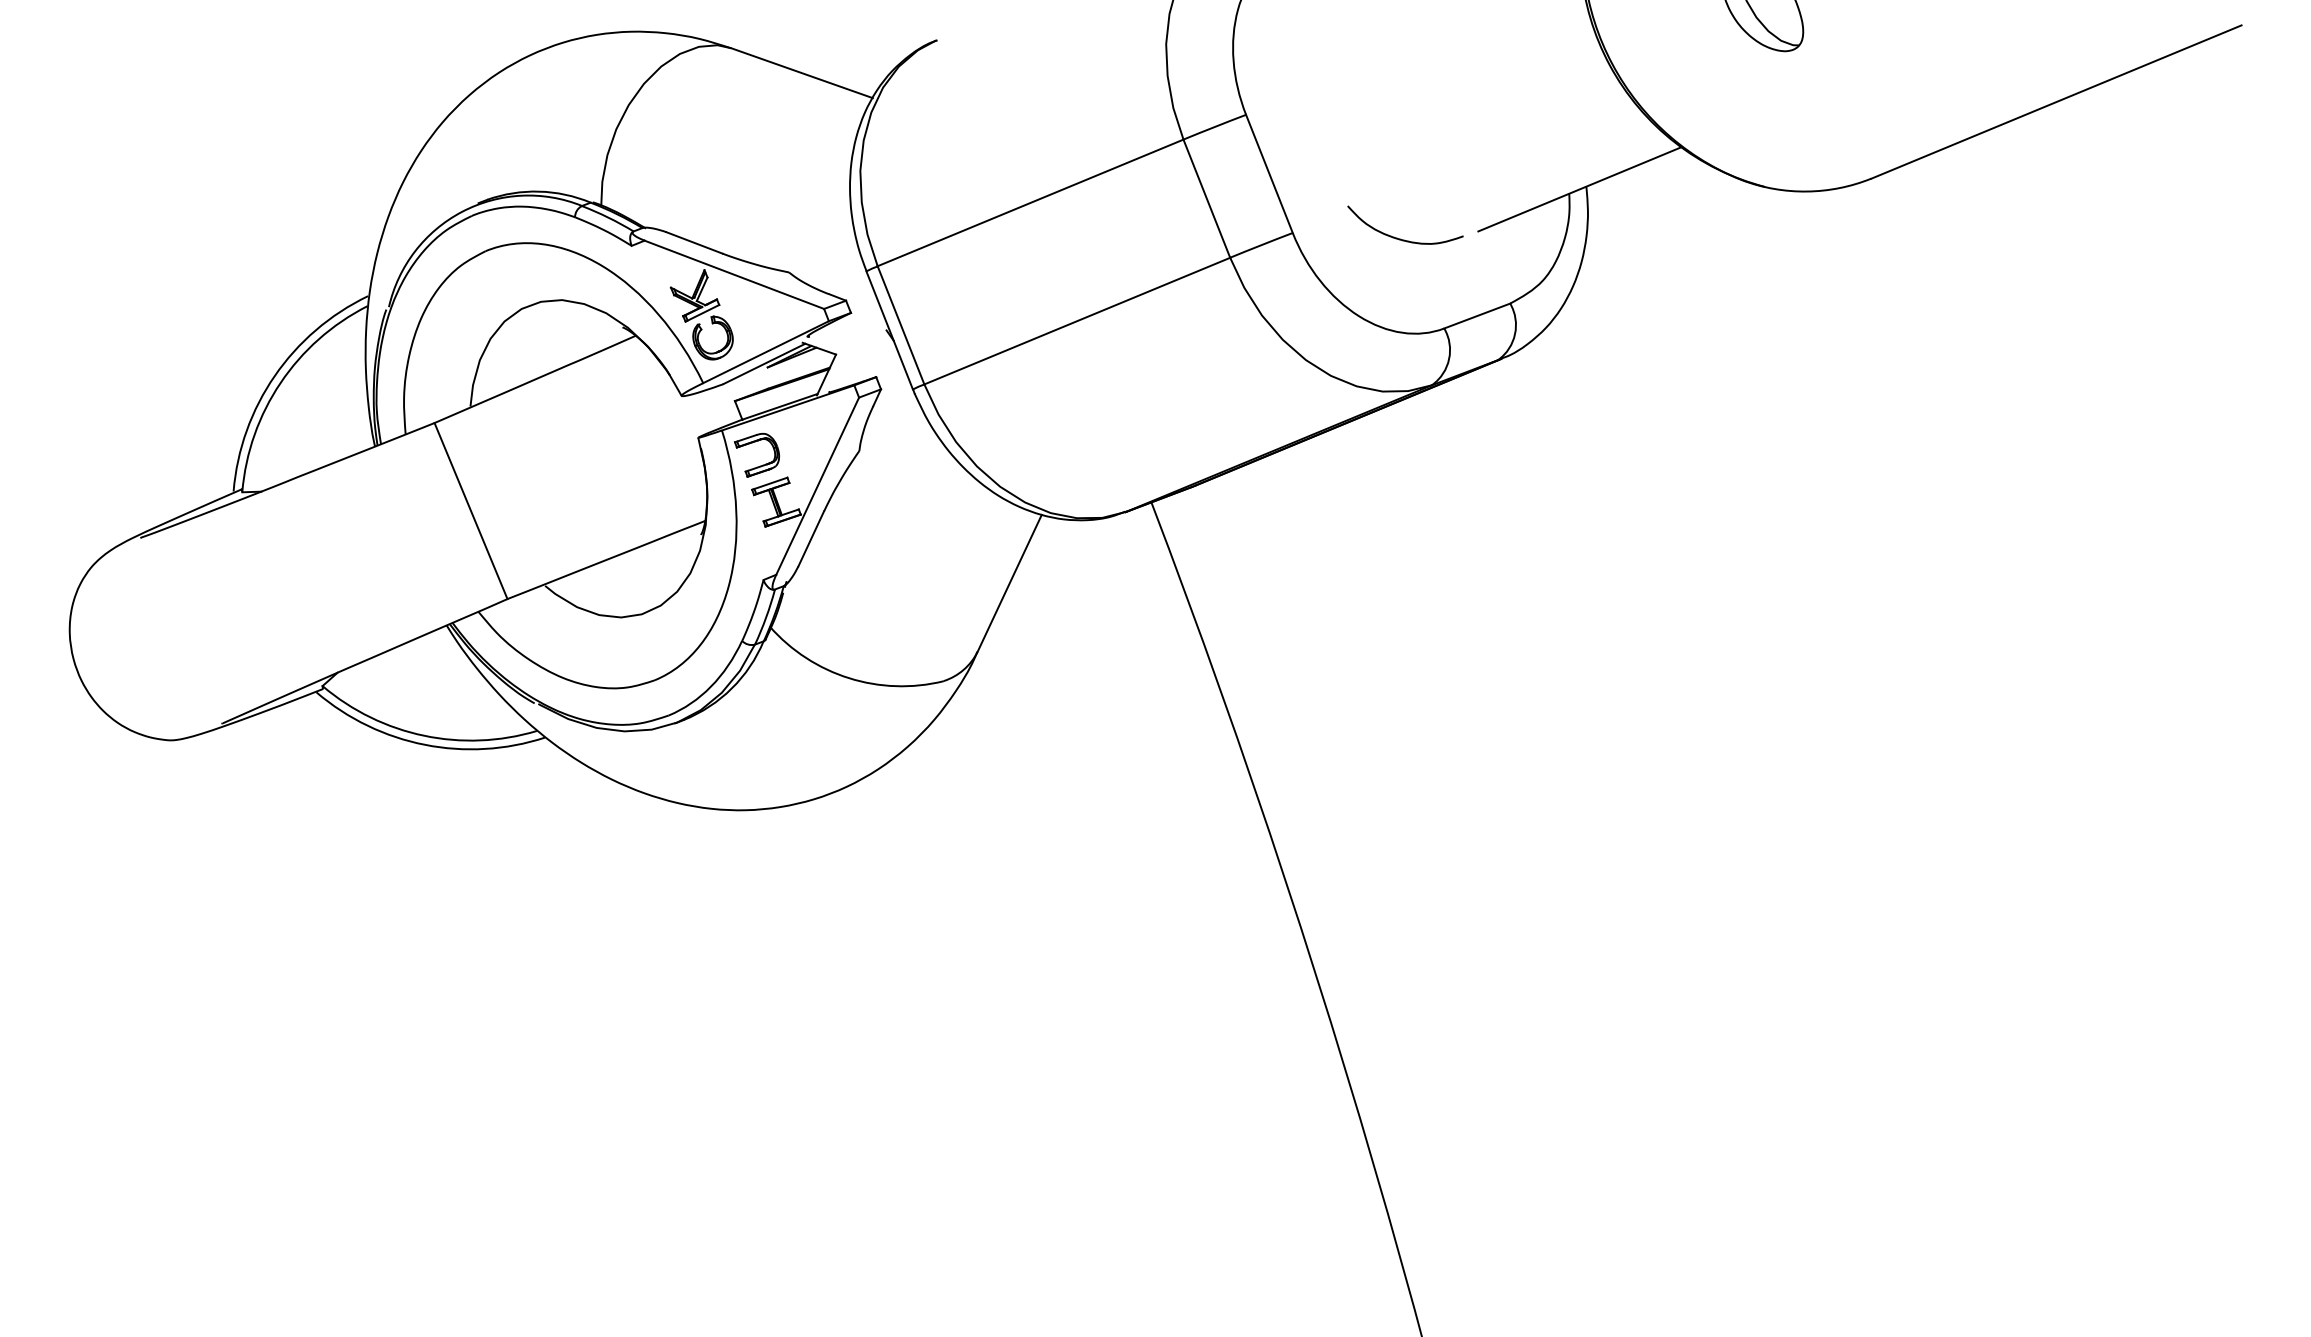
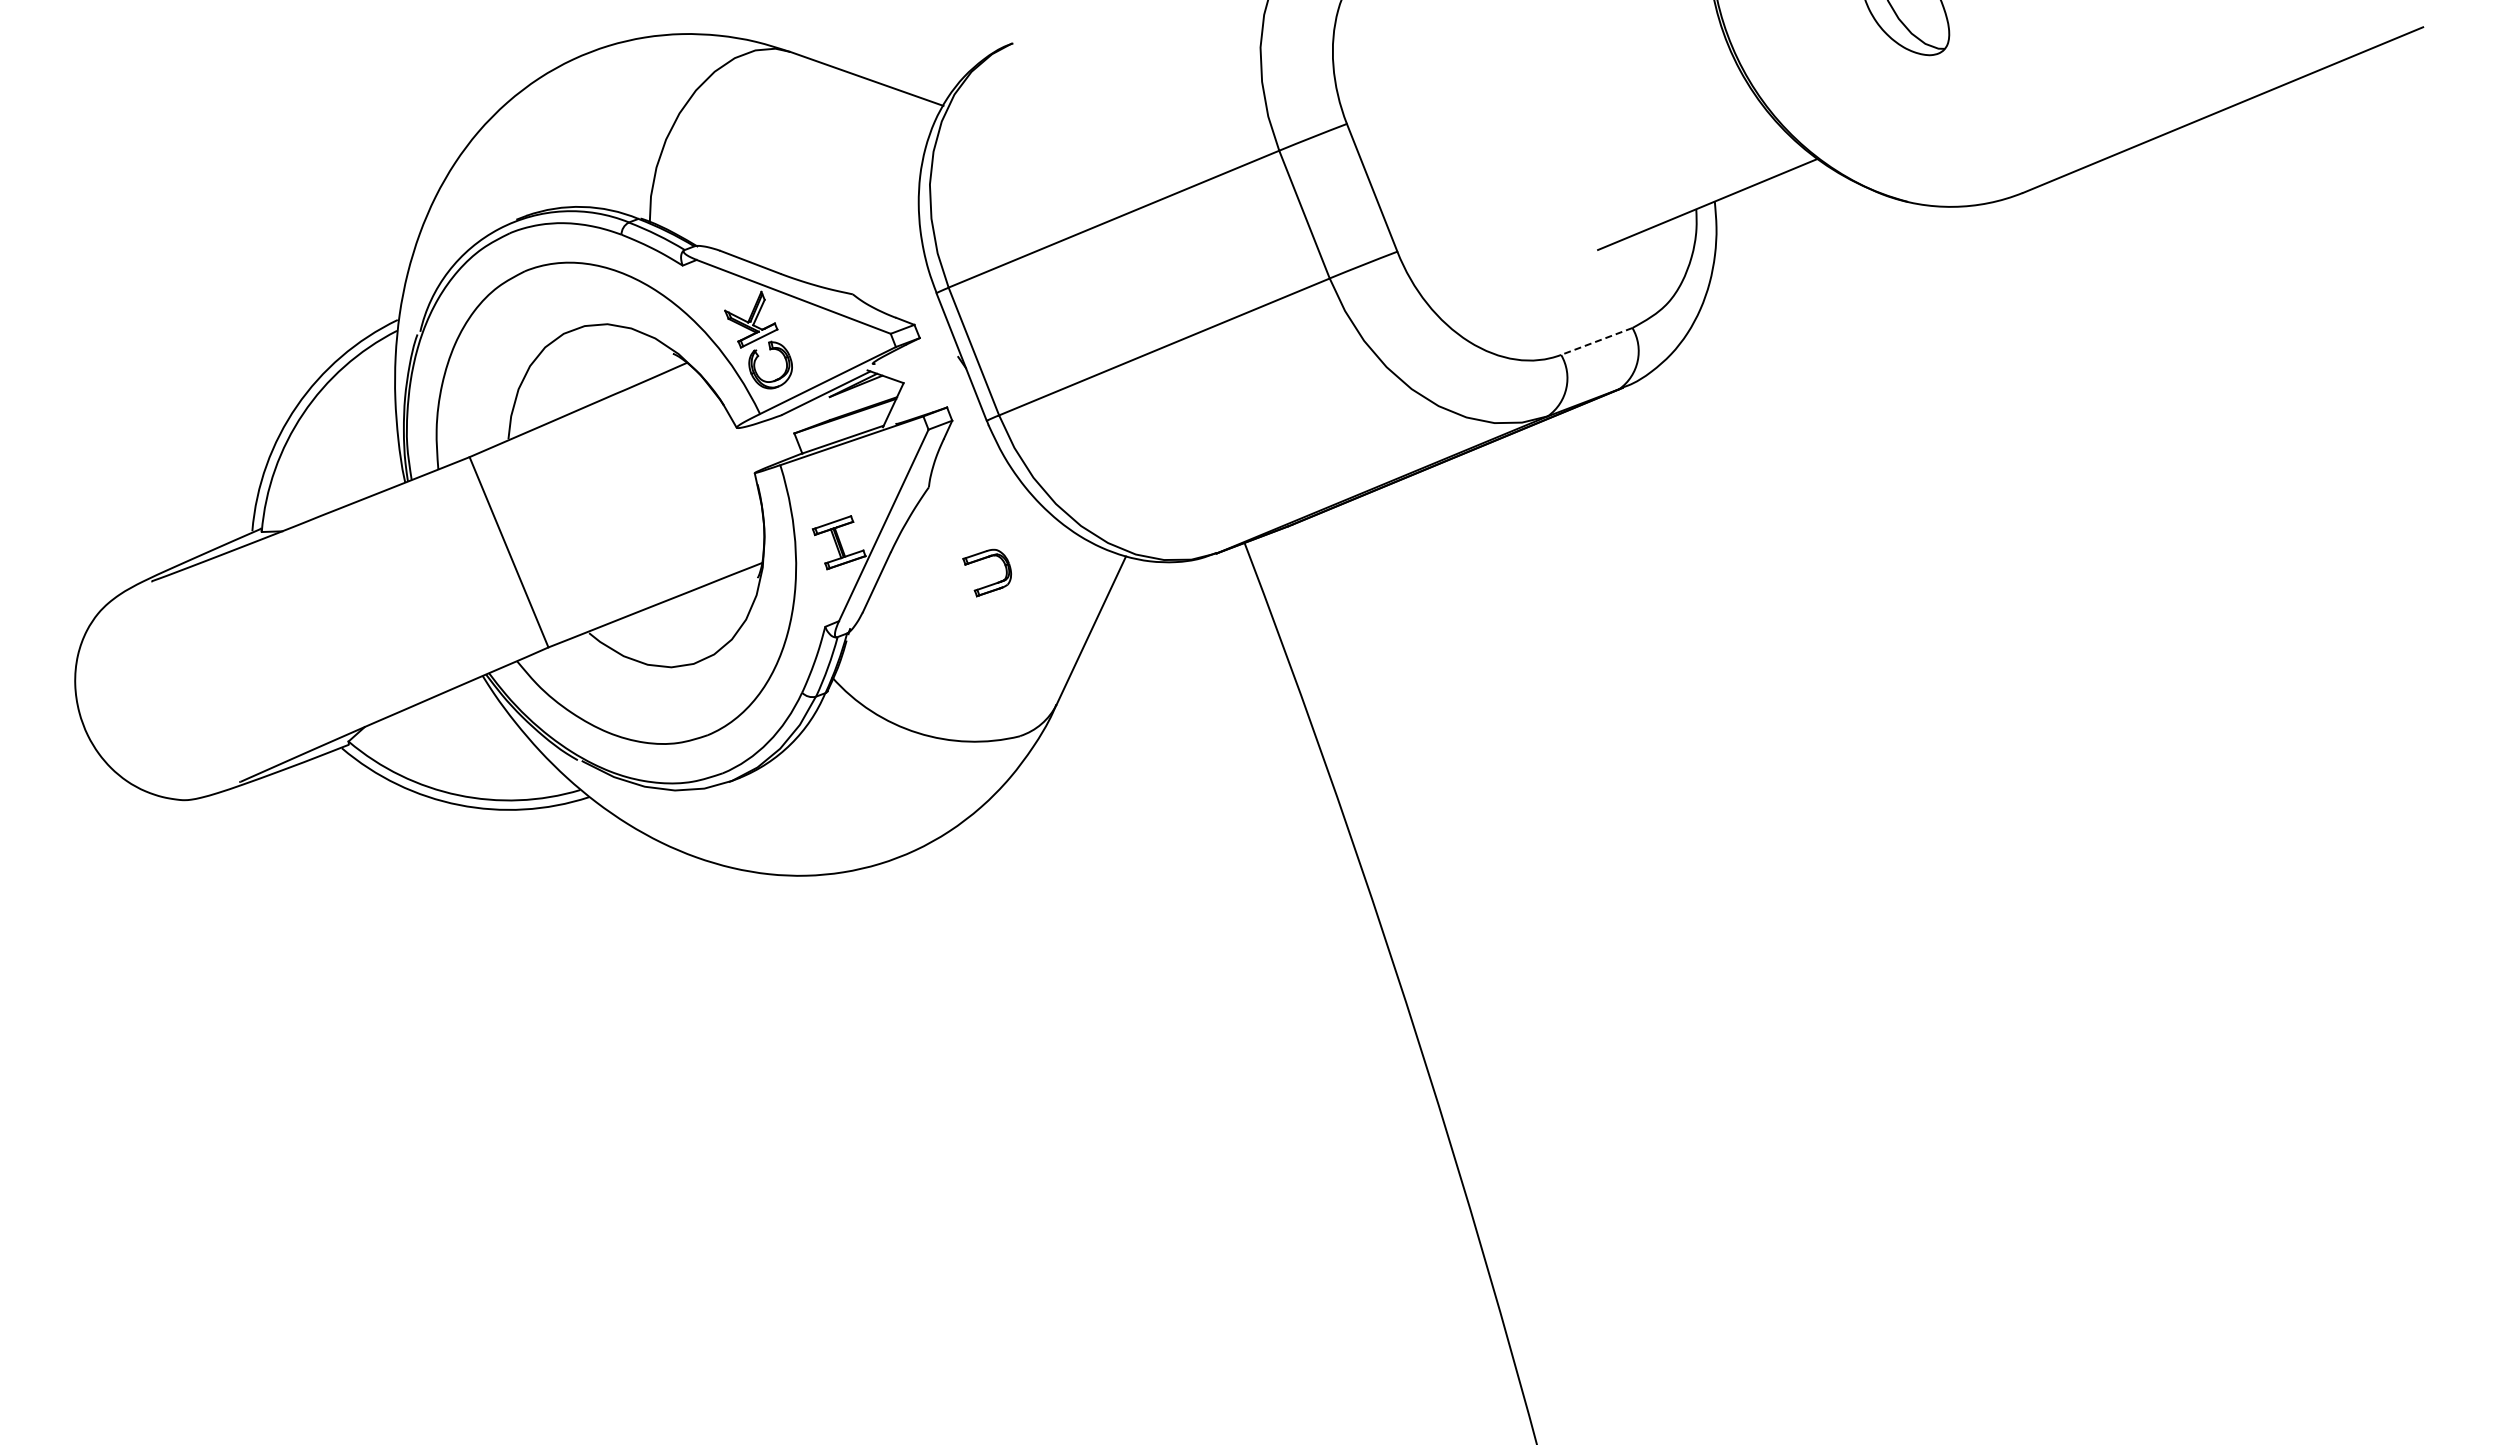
curve: (1400, 238) -> (1513, 257), removed
line: (1476, 316) -> (1596, 341), solid -> dashed
part: (759, 465) -> (989, 584), moved

